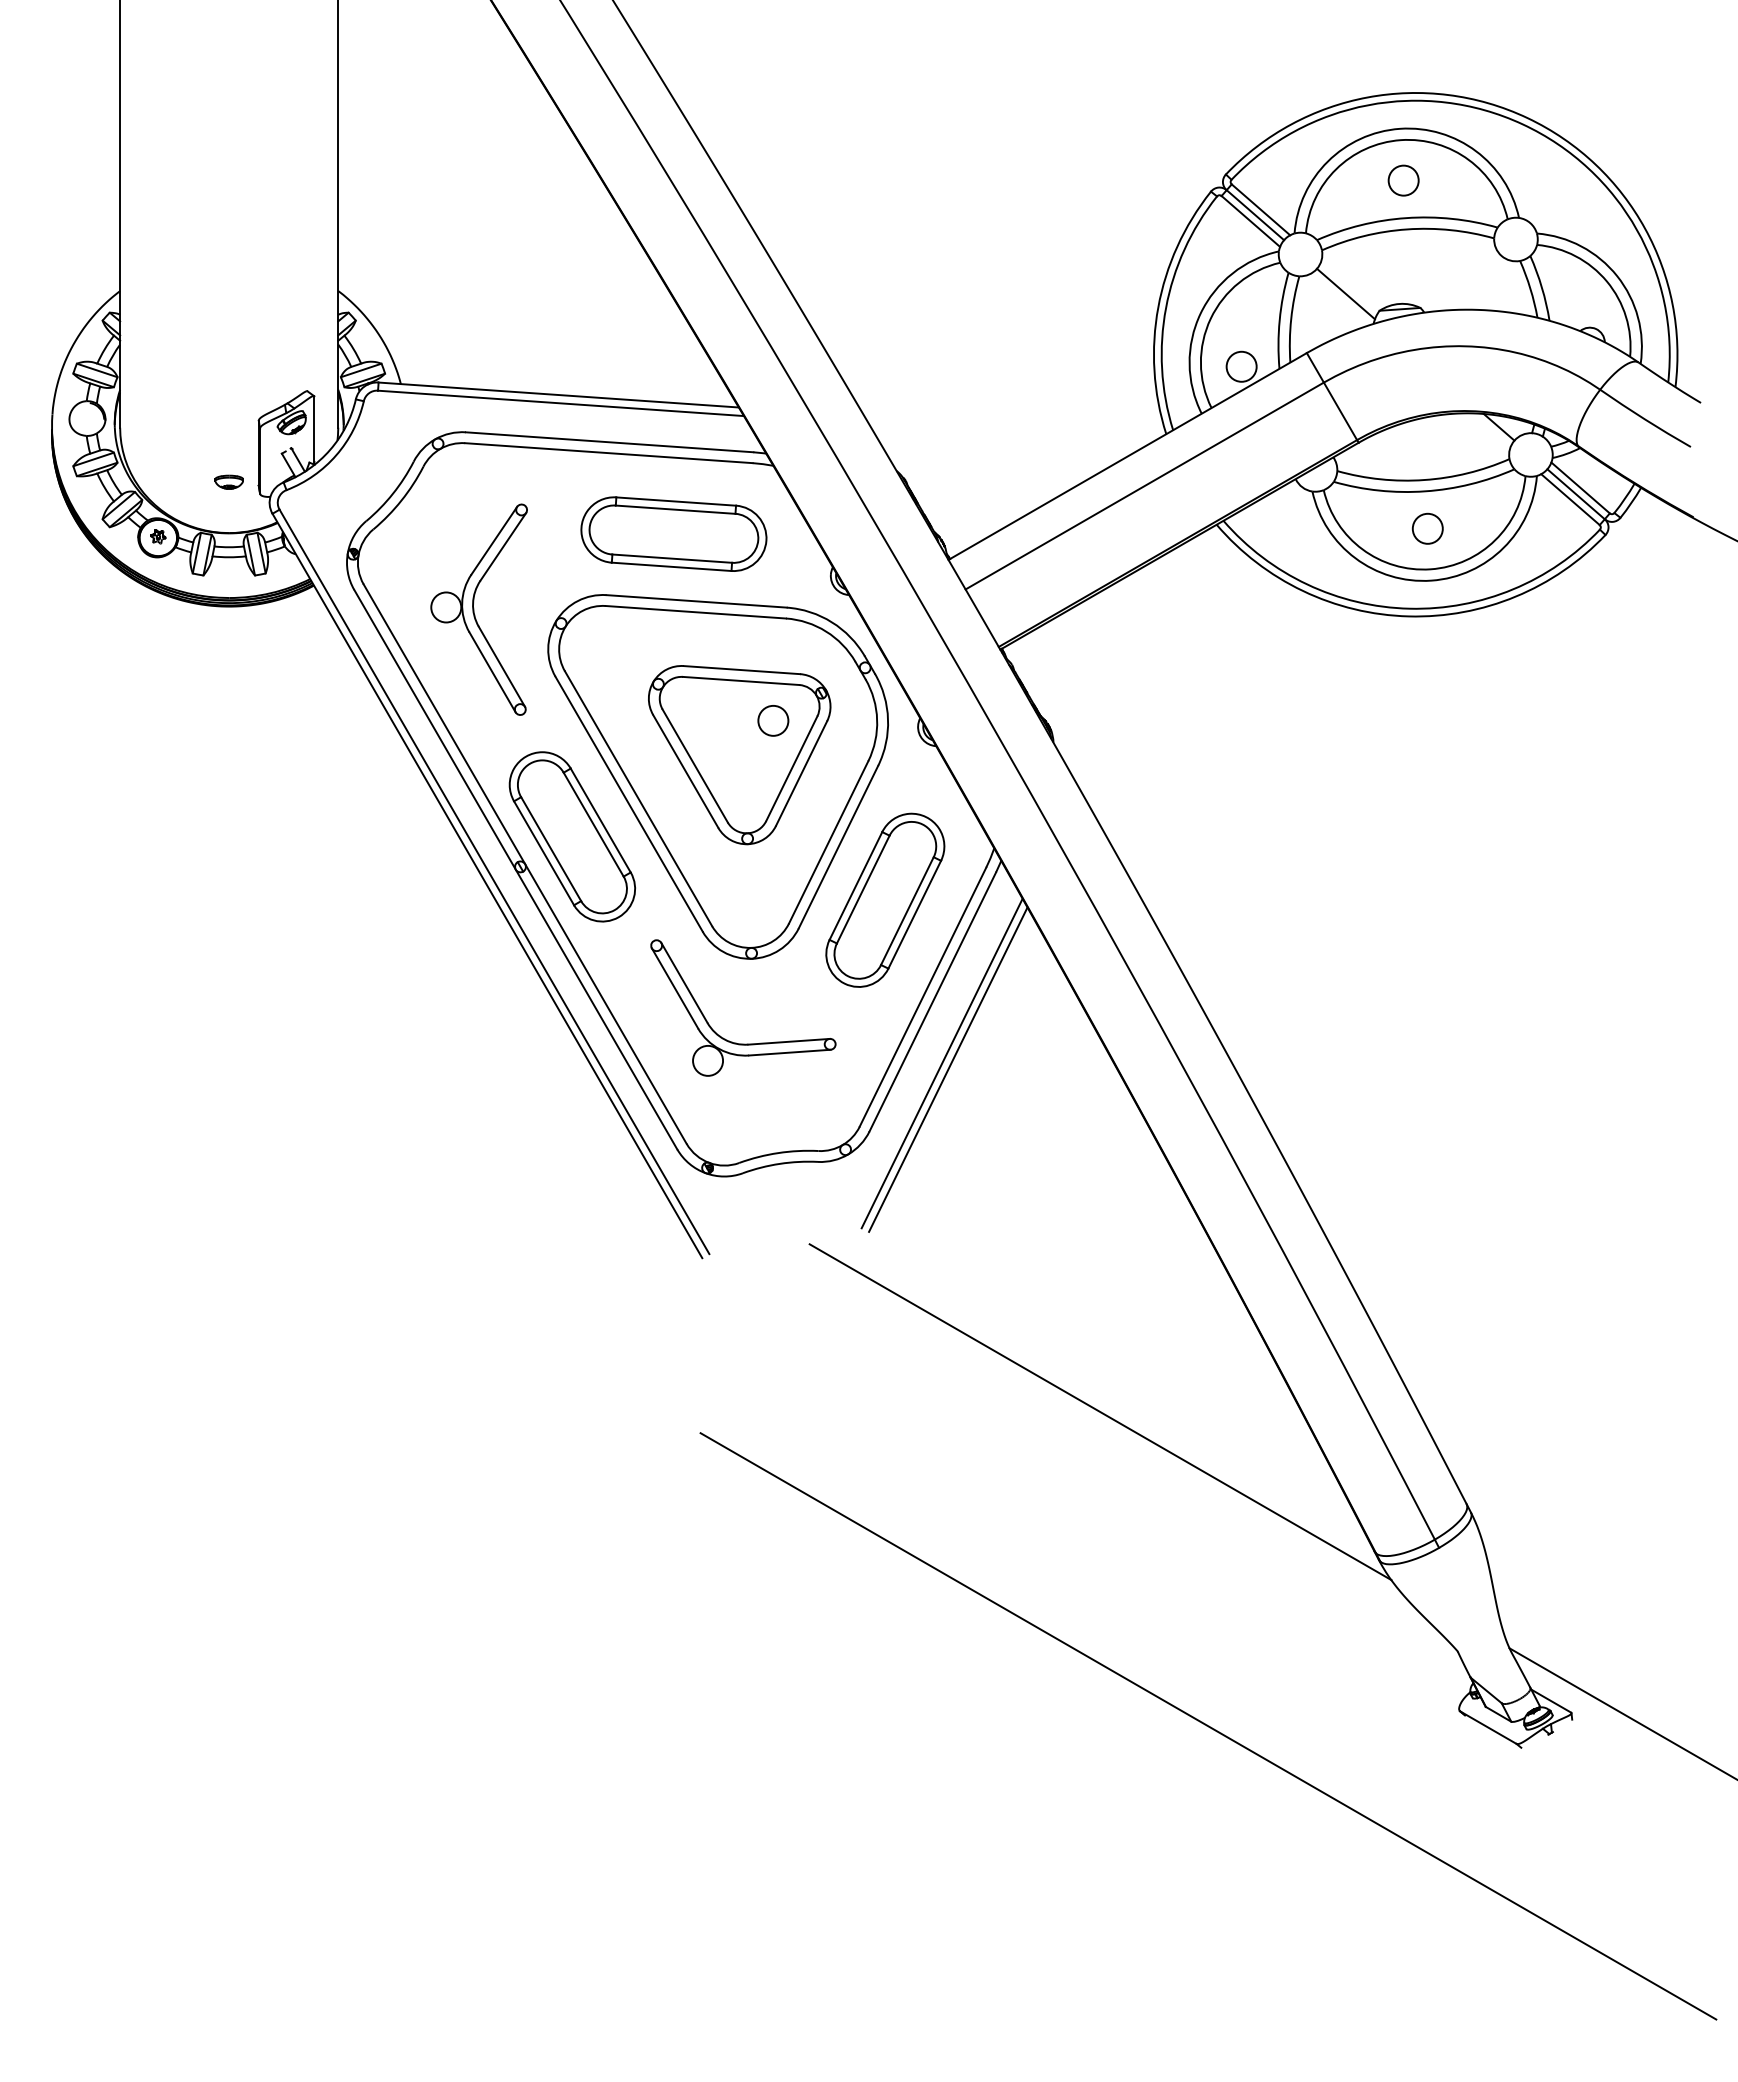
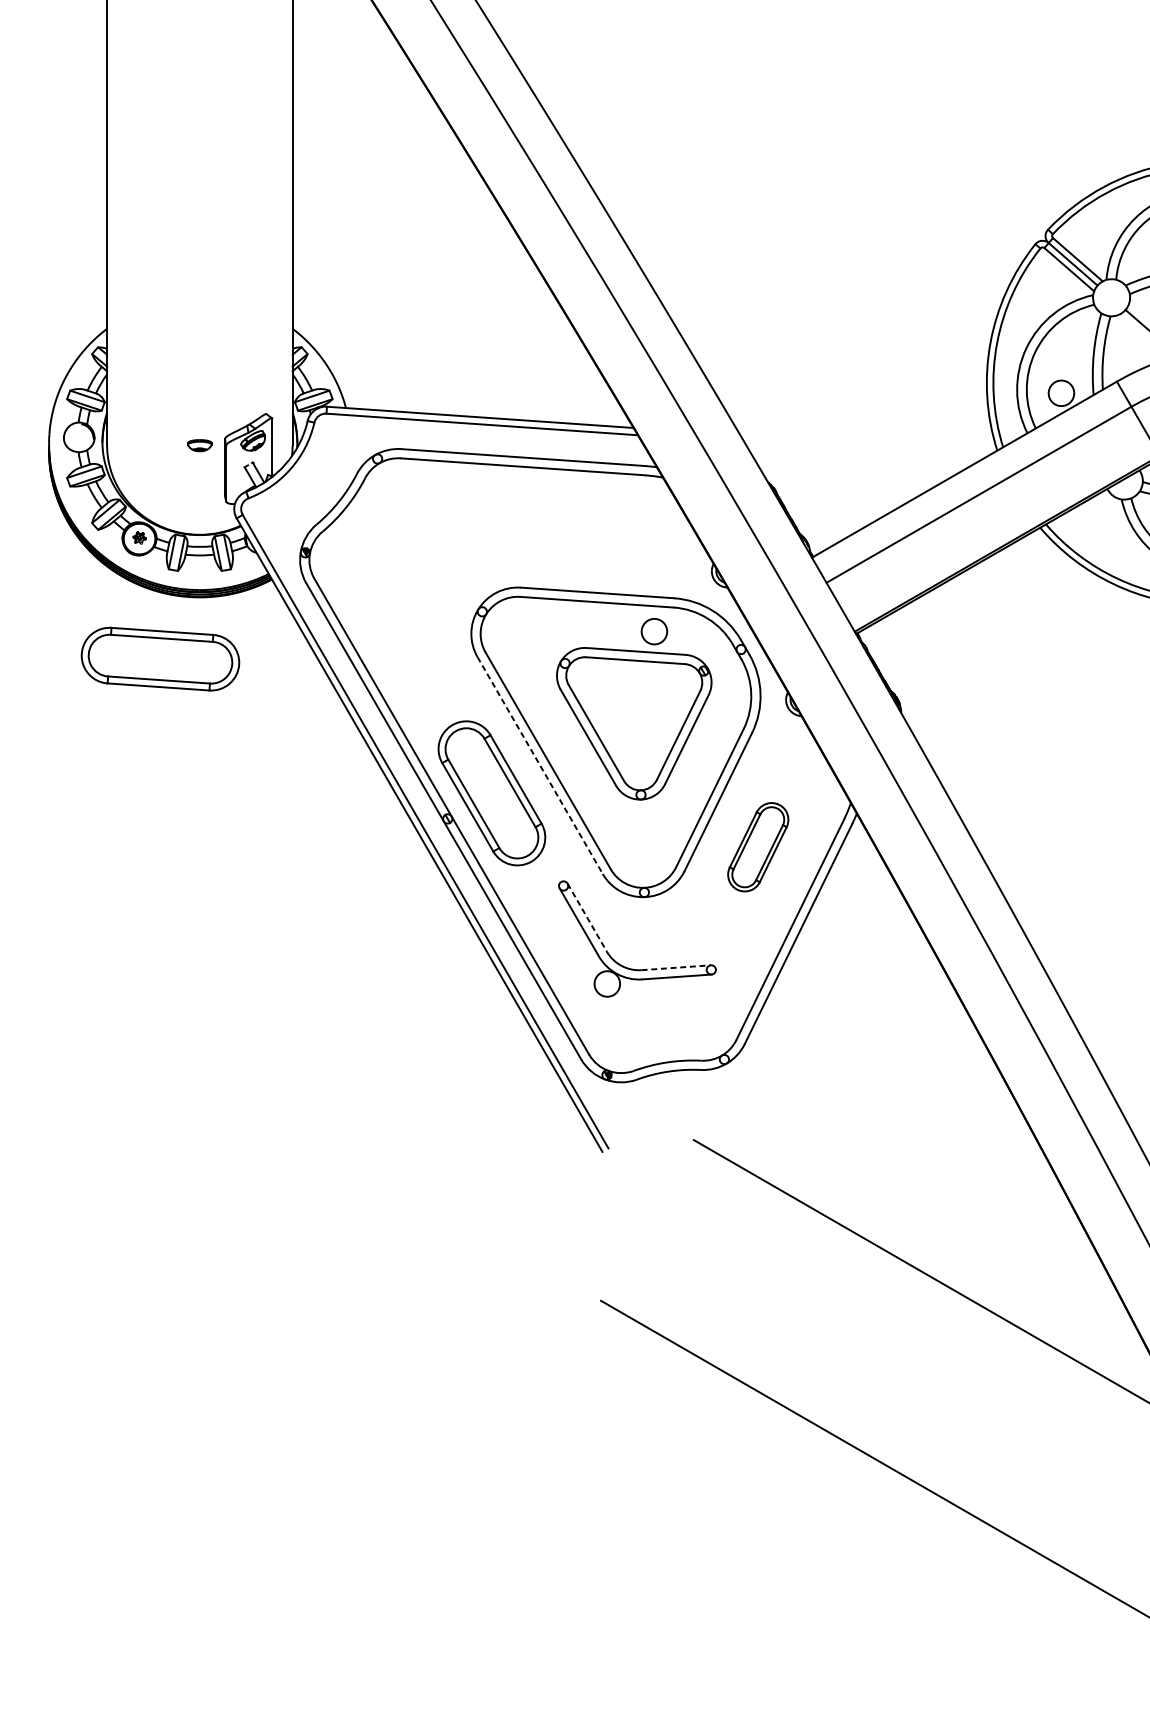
part: (228, 481) -> (199, 444), moved
part: (673, 533) -> (160, 658), moved
part: (478, 609) -> (412, 599), removed
circle: (773, 720) -> (654, 631), moved
line: (629, 804) -> (540, 765), solid -> dashed
part: (885, 899) -> (758, 846), size x0.6
line: (684, 983) -> (587, 918), solid -> dashed
line: (789, 1041) -> (676, 967), solid -> dashed
line: (941, 1063) -> (806, 986), removed
line: (948, 1069) -> (811, 991), removed

